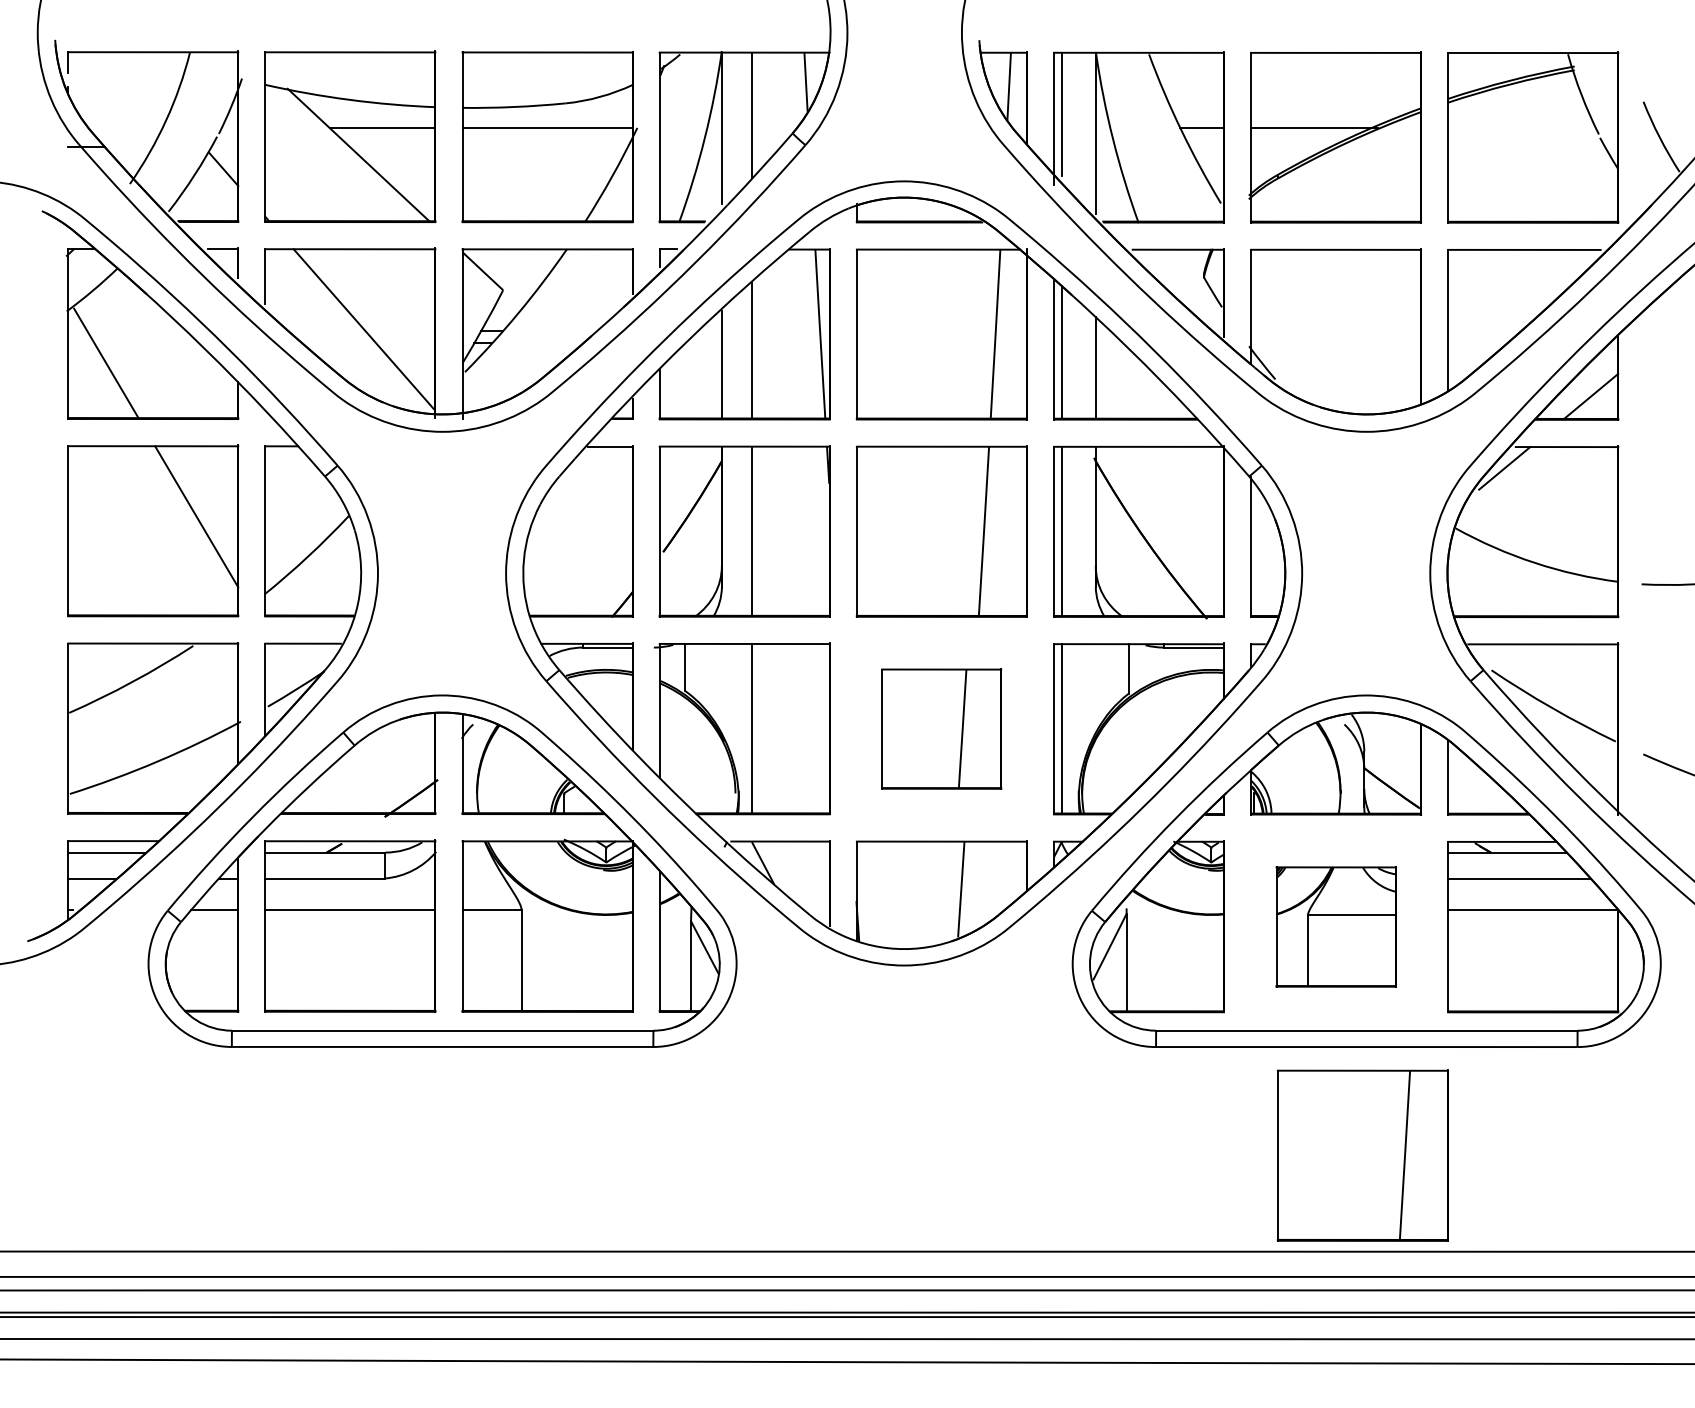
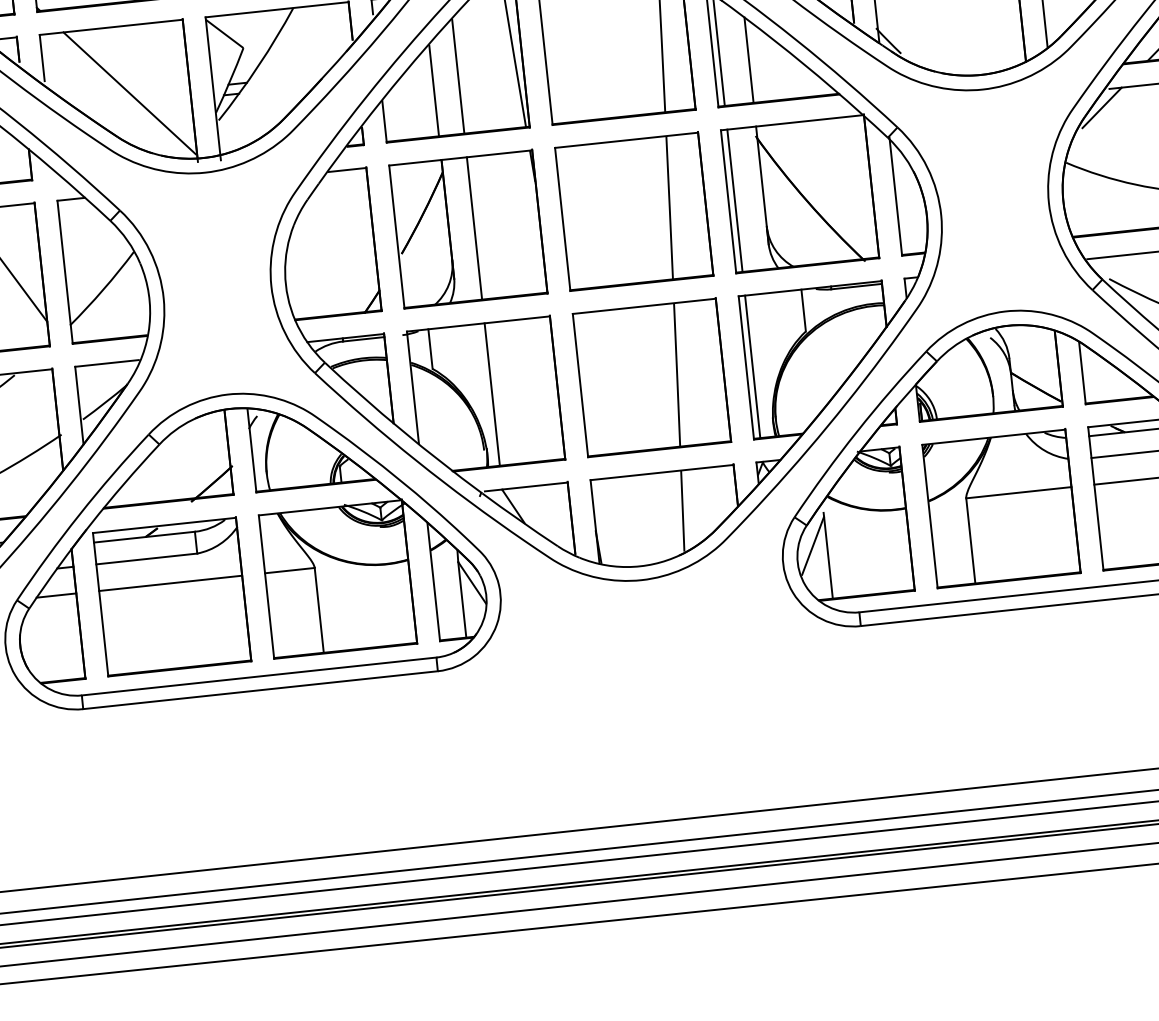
part: (941, 728) -> (651, 377), size x1.43
part: (1335, 926) -> (1000, 508), size x1.43
part: (1362, 1155) -> (1044, 698), removed

